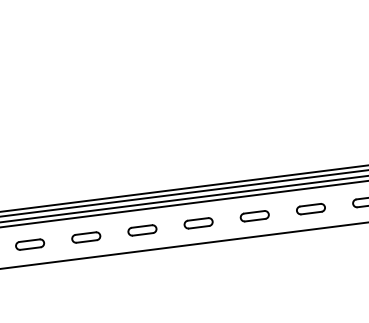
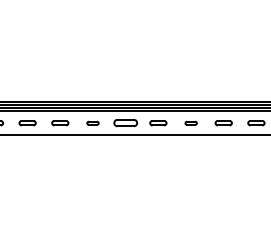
part: (311, 209) -> (191, 123), size x0.7
part: (198, 223) -> (125, 123), size x1.4
part: (141, 231) -> (92, 123), size x0.7

